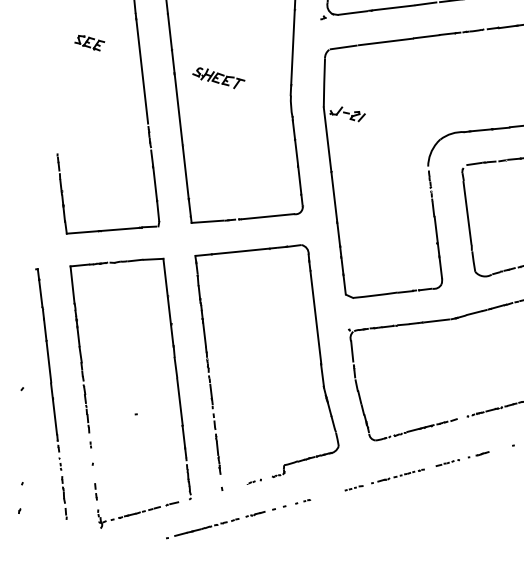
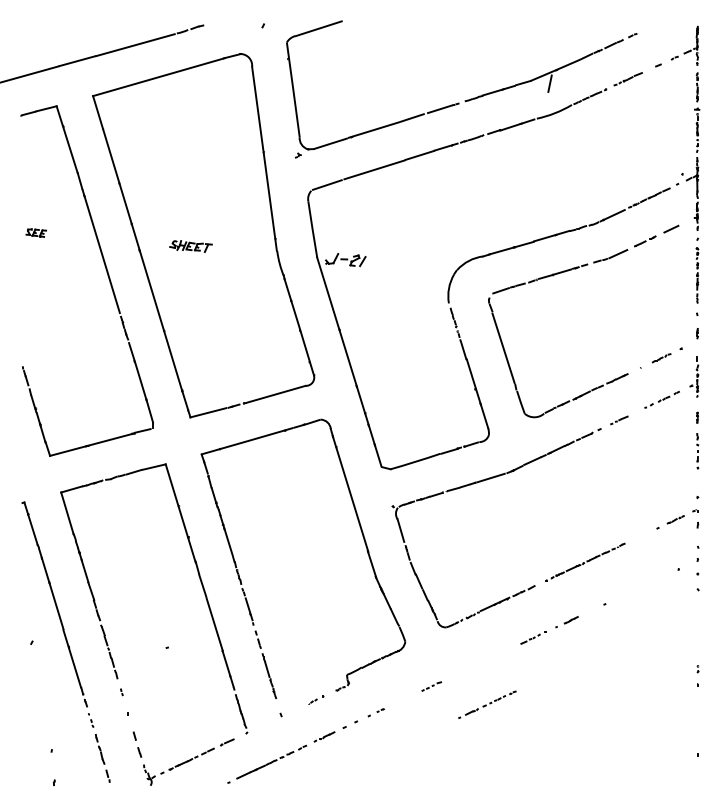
part: (90, 42) -> (36, 232), size x0.6
part: (218, 78) -> (190, 246), size x0.7
part: (398, 476) -> (487, 704), moved
part: (95, 491) -> (137, 744), size x1.4

